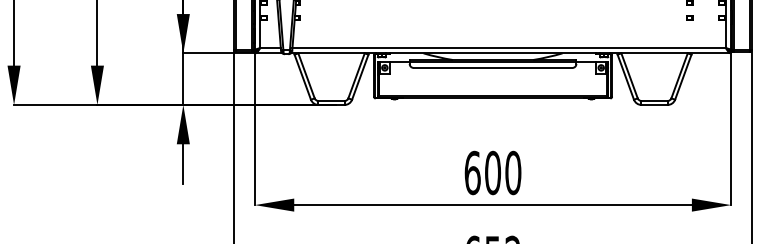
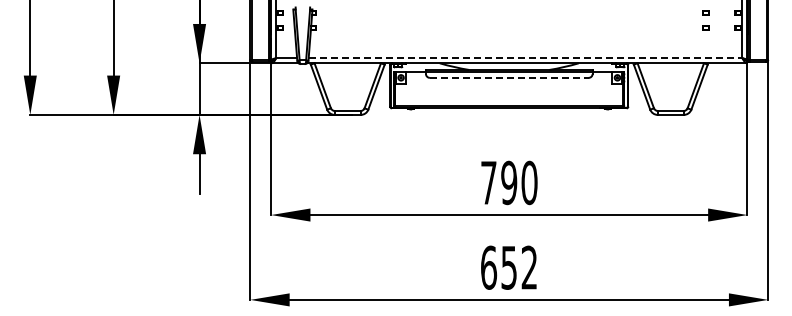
line: (509, 48) -> (525, 58), solid -> dashed
line: (493, 67) -> (509, 77), solid -> dashed
text: (483, 172) -> (499, 182), 600 -> 790

